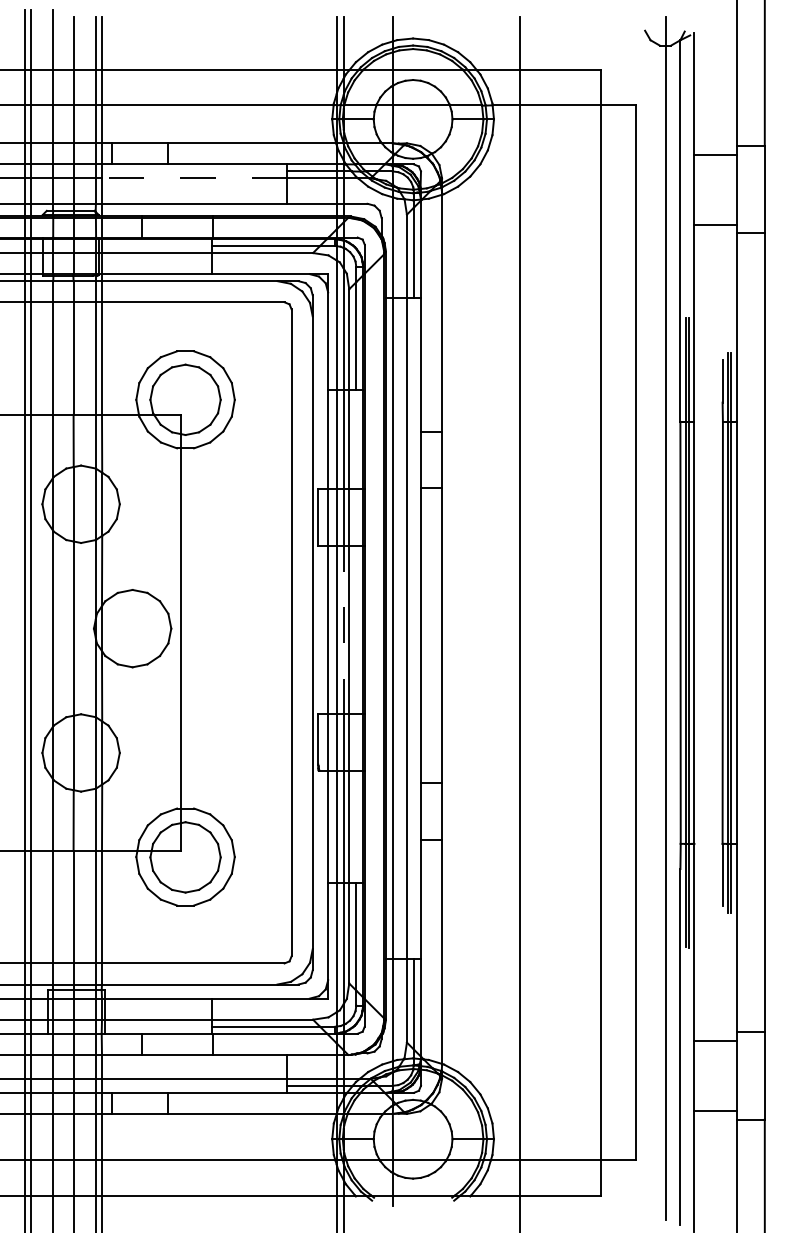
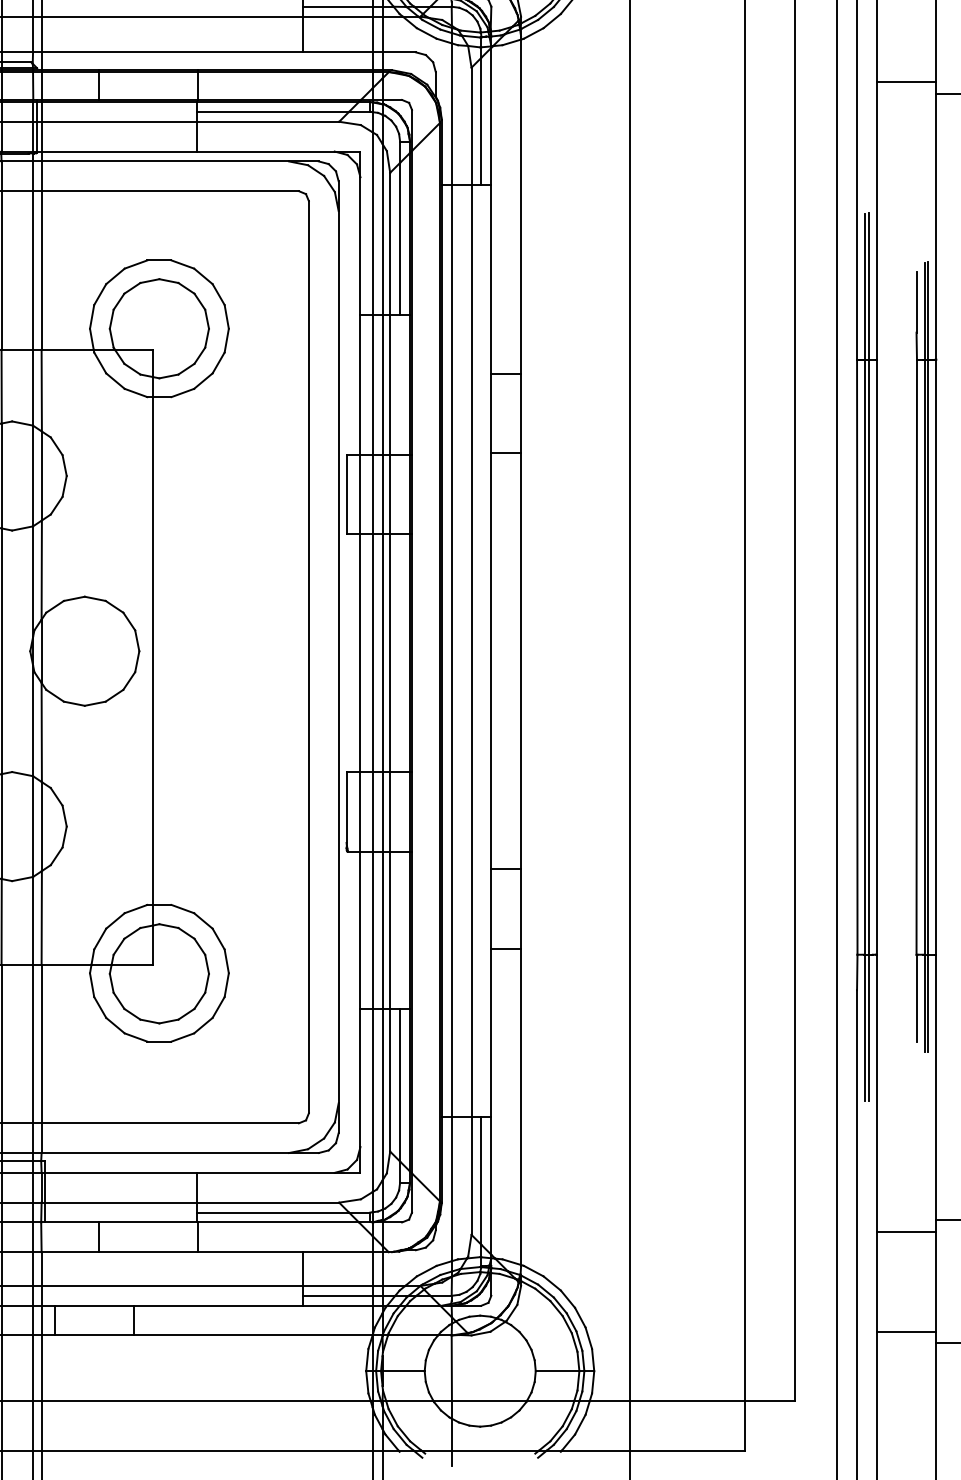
line: (194, 178) -> (172, 16), dashed -> solid
line: (343, 629) -> (382, 652), dashed -> solid

